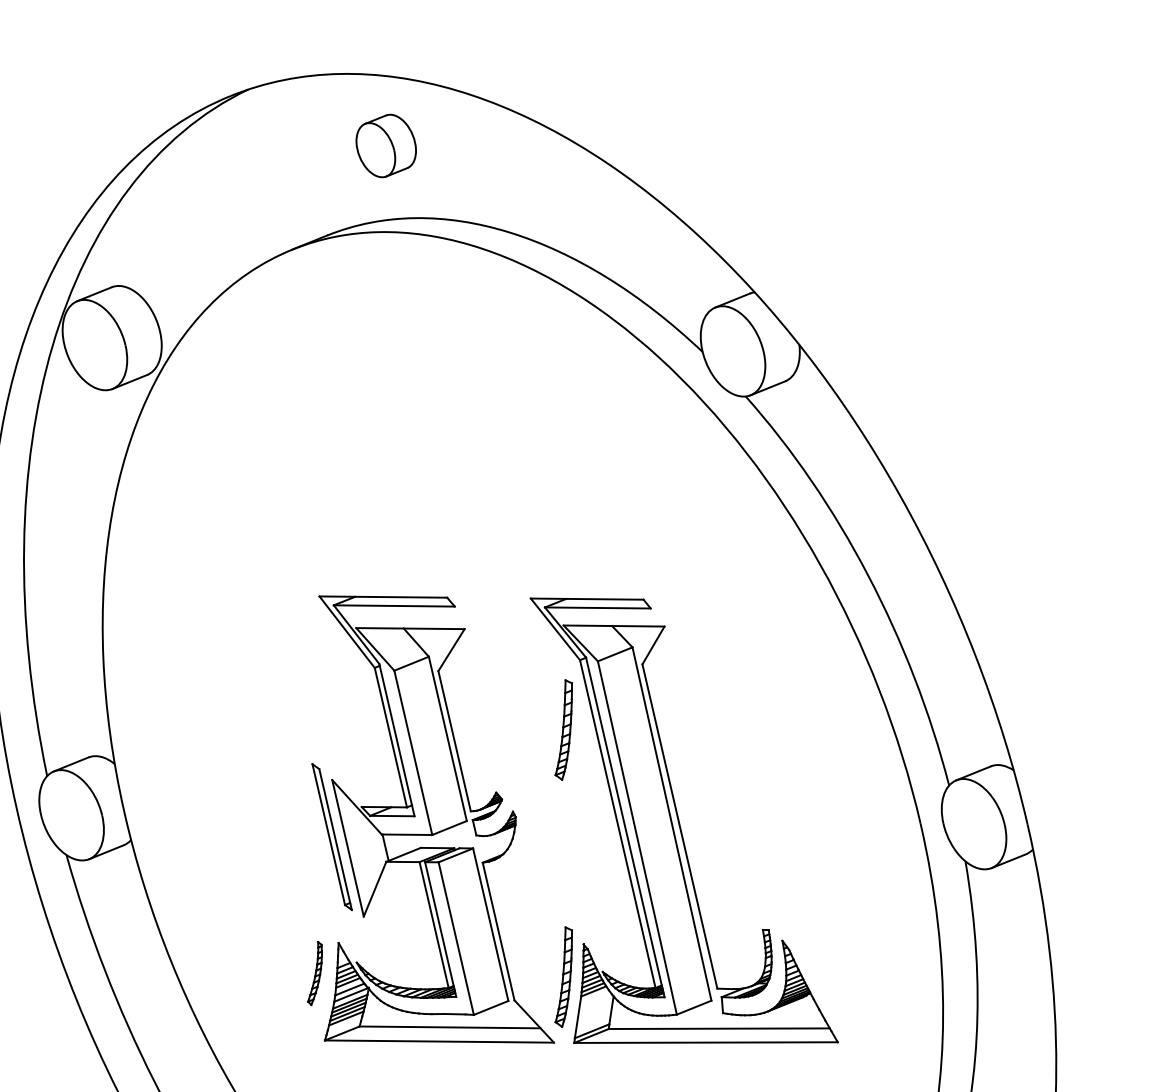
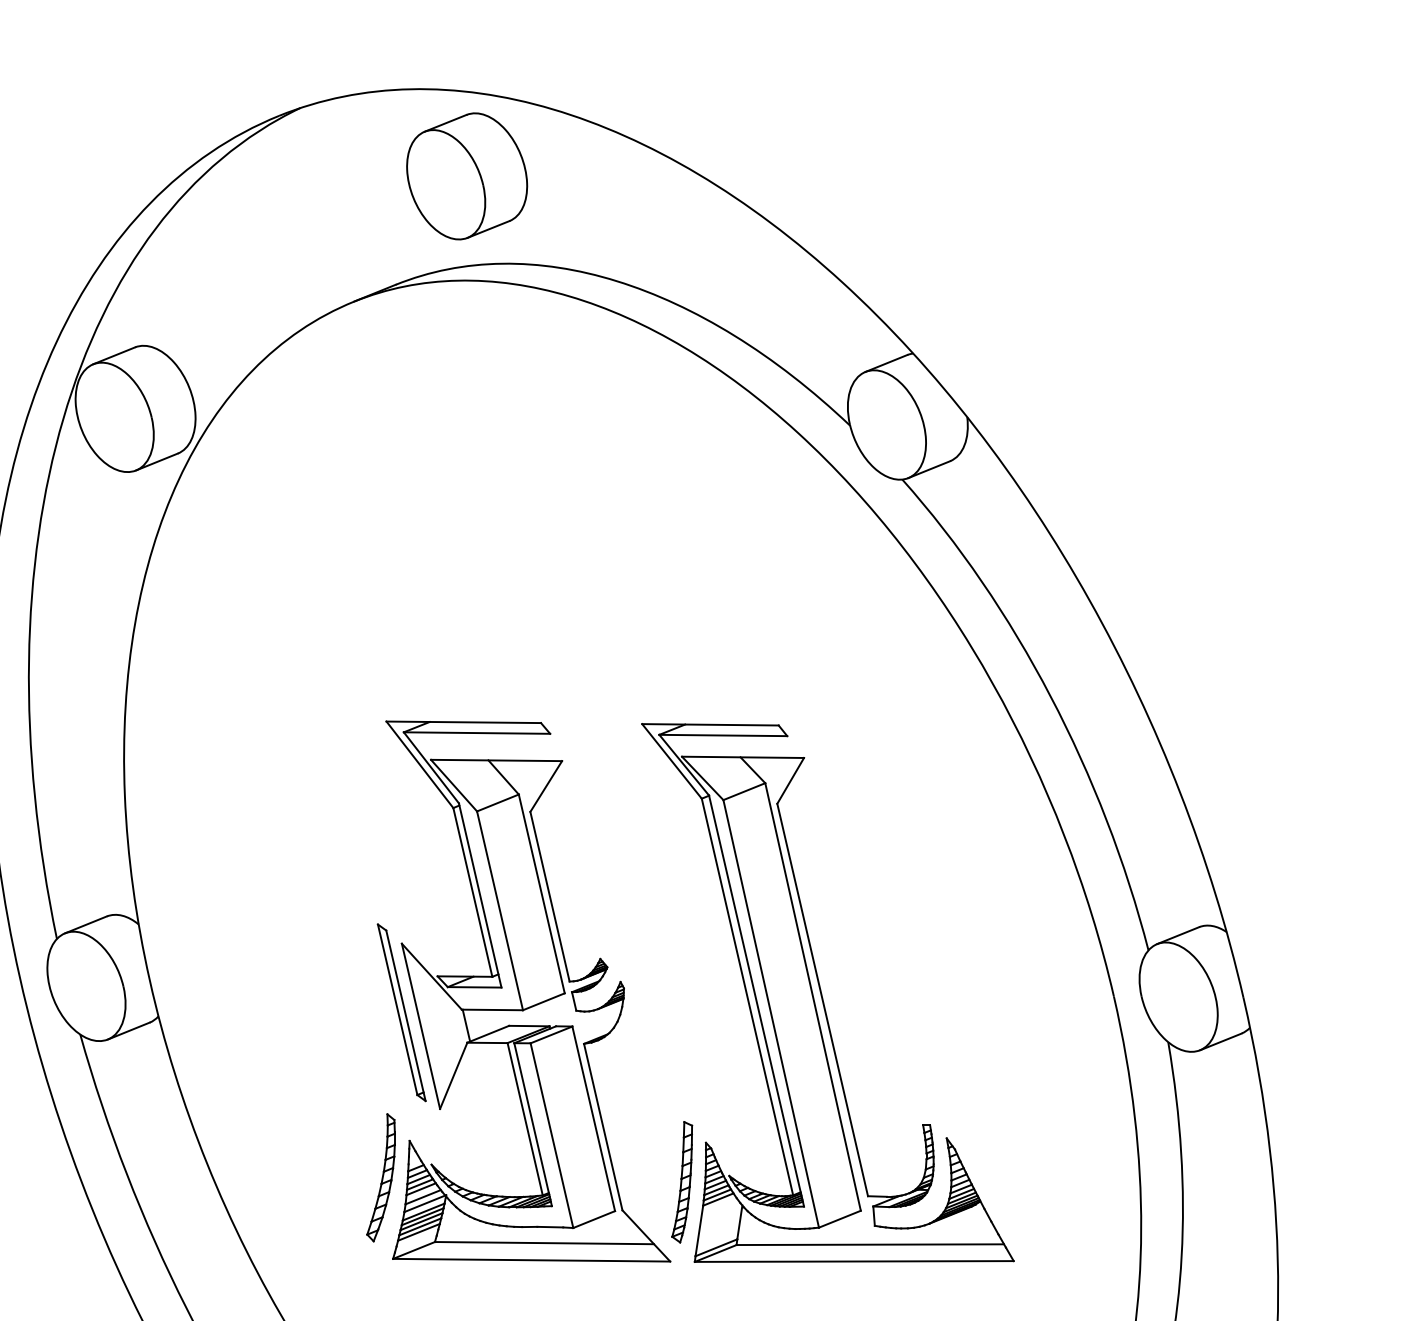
part: (386, 146) -> (467, 176), size x1.67
part: (564, 730) -> (682, 883), removed
part: (314, 973) -> (380, 1177), size x1.67

